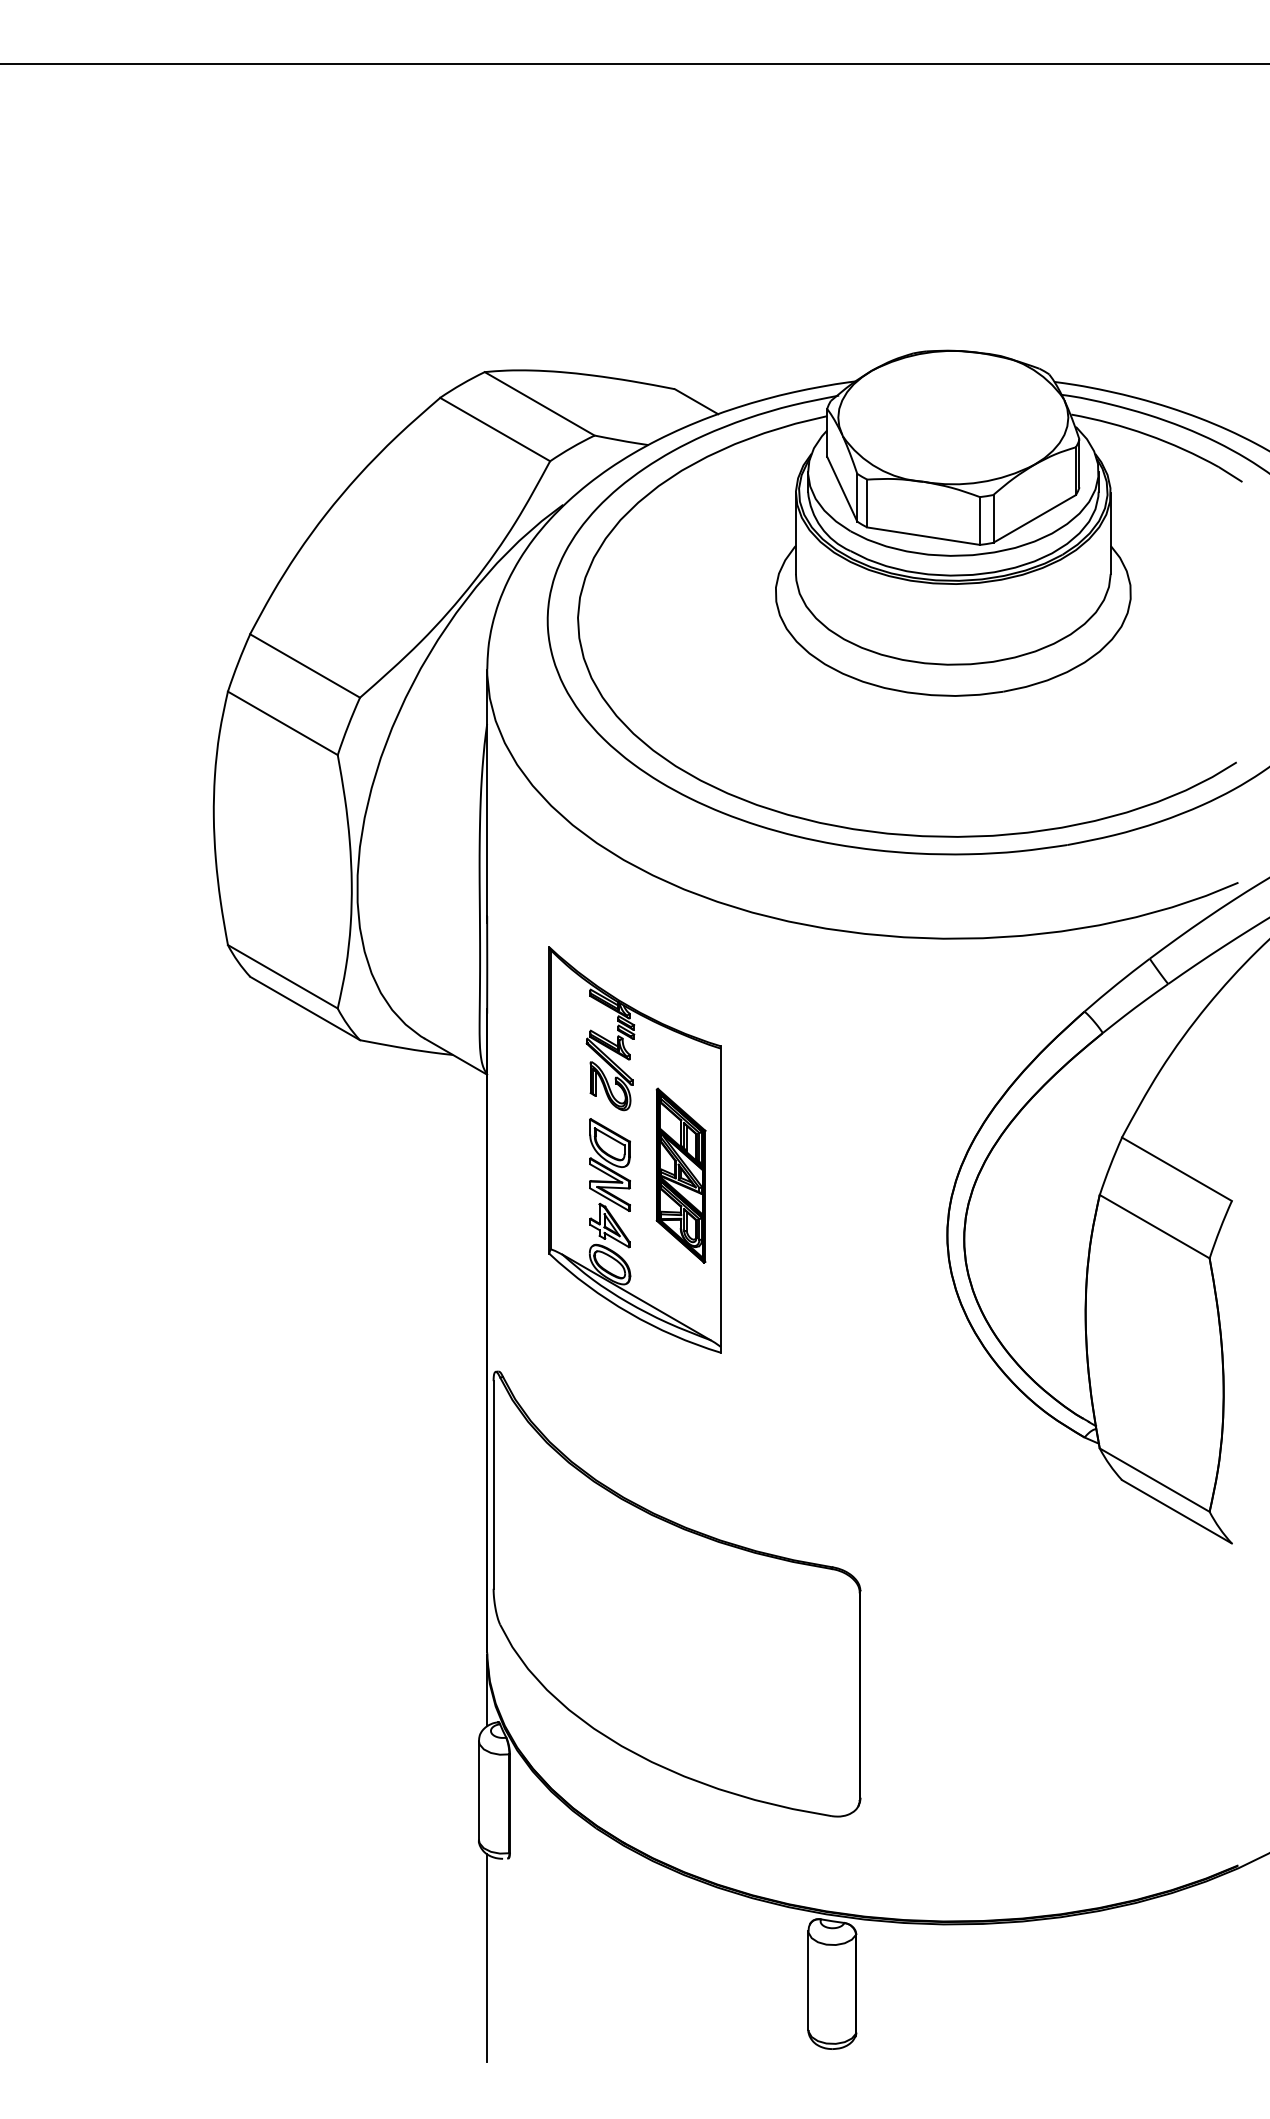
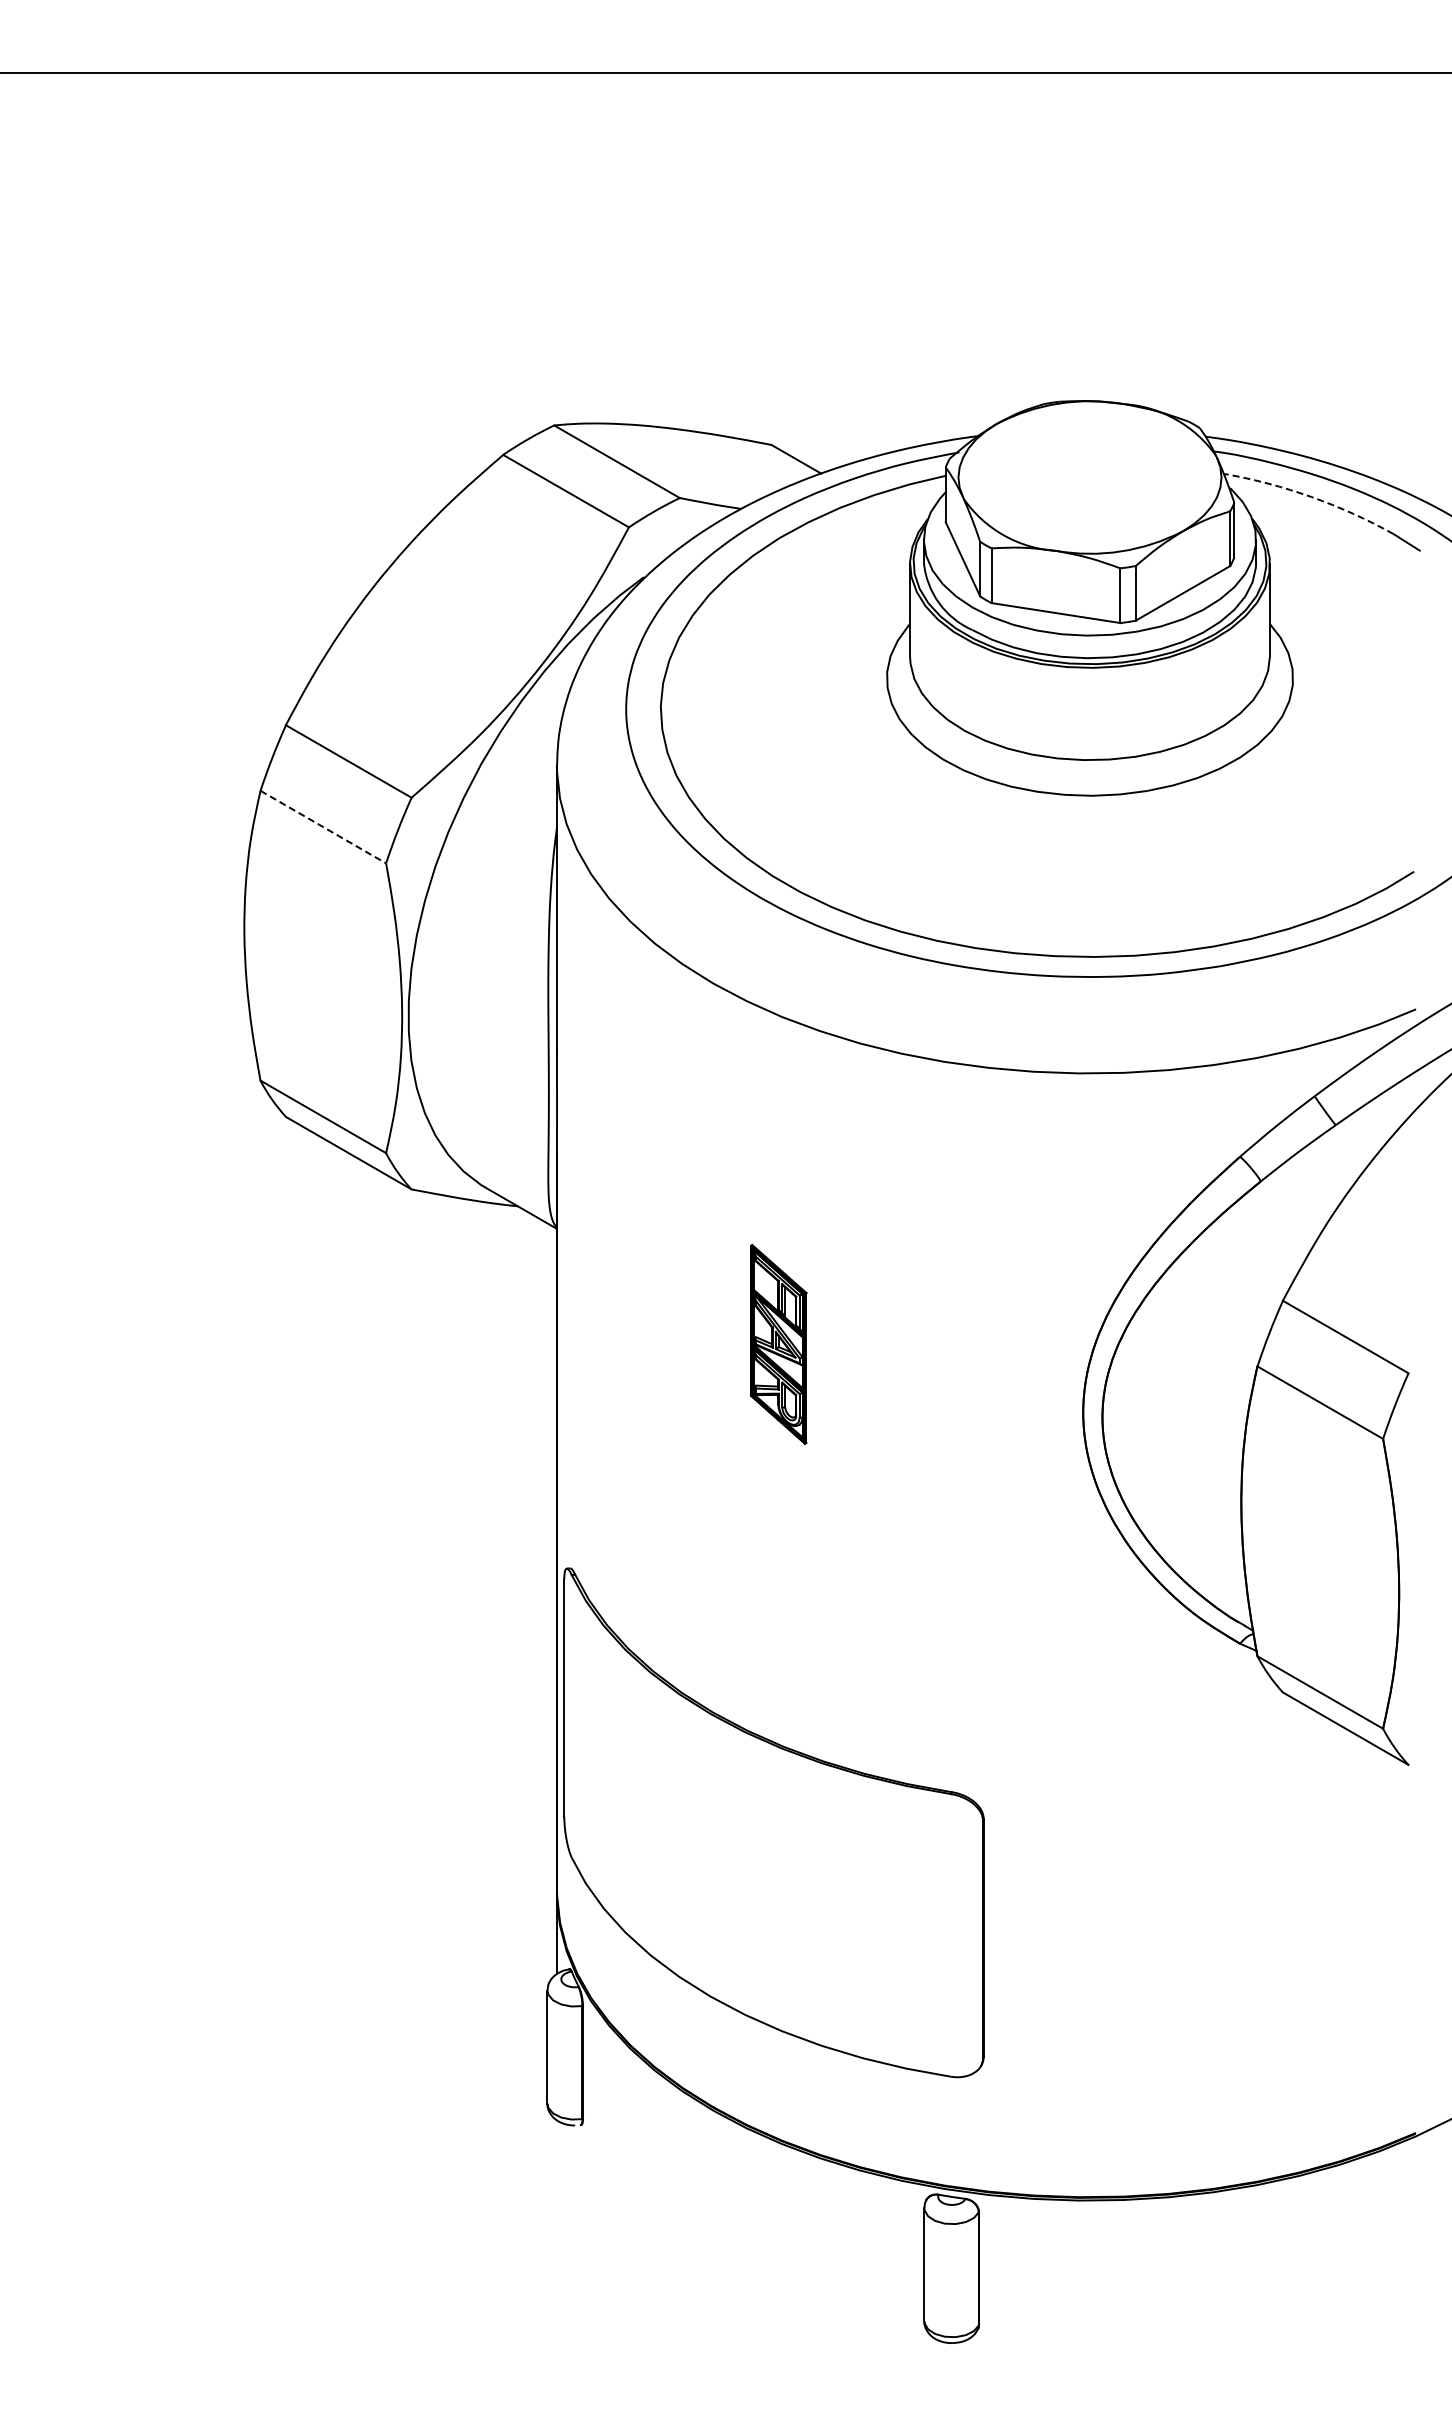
arc: (1147, 435) -> (1311, 497), solid -> dashed
line: (283, 723) -> (323, 827), solid -> dashed
part: (634, 1149) -> (725, 1314), removed
line: (486, 1957) -> (556, 2238), removed

